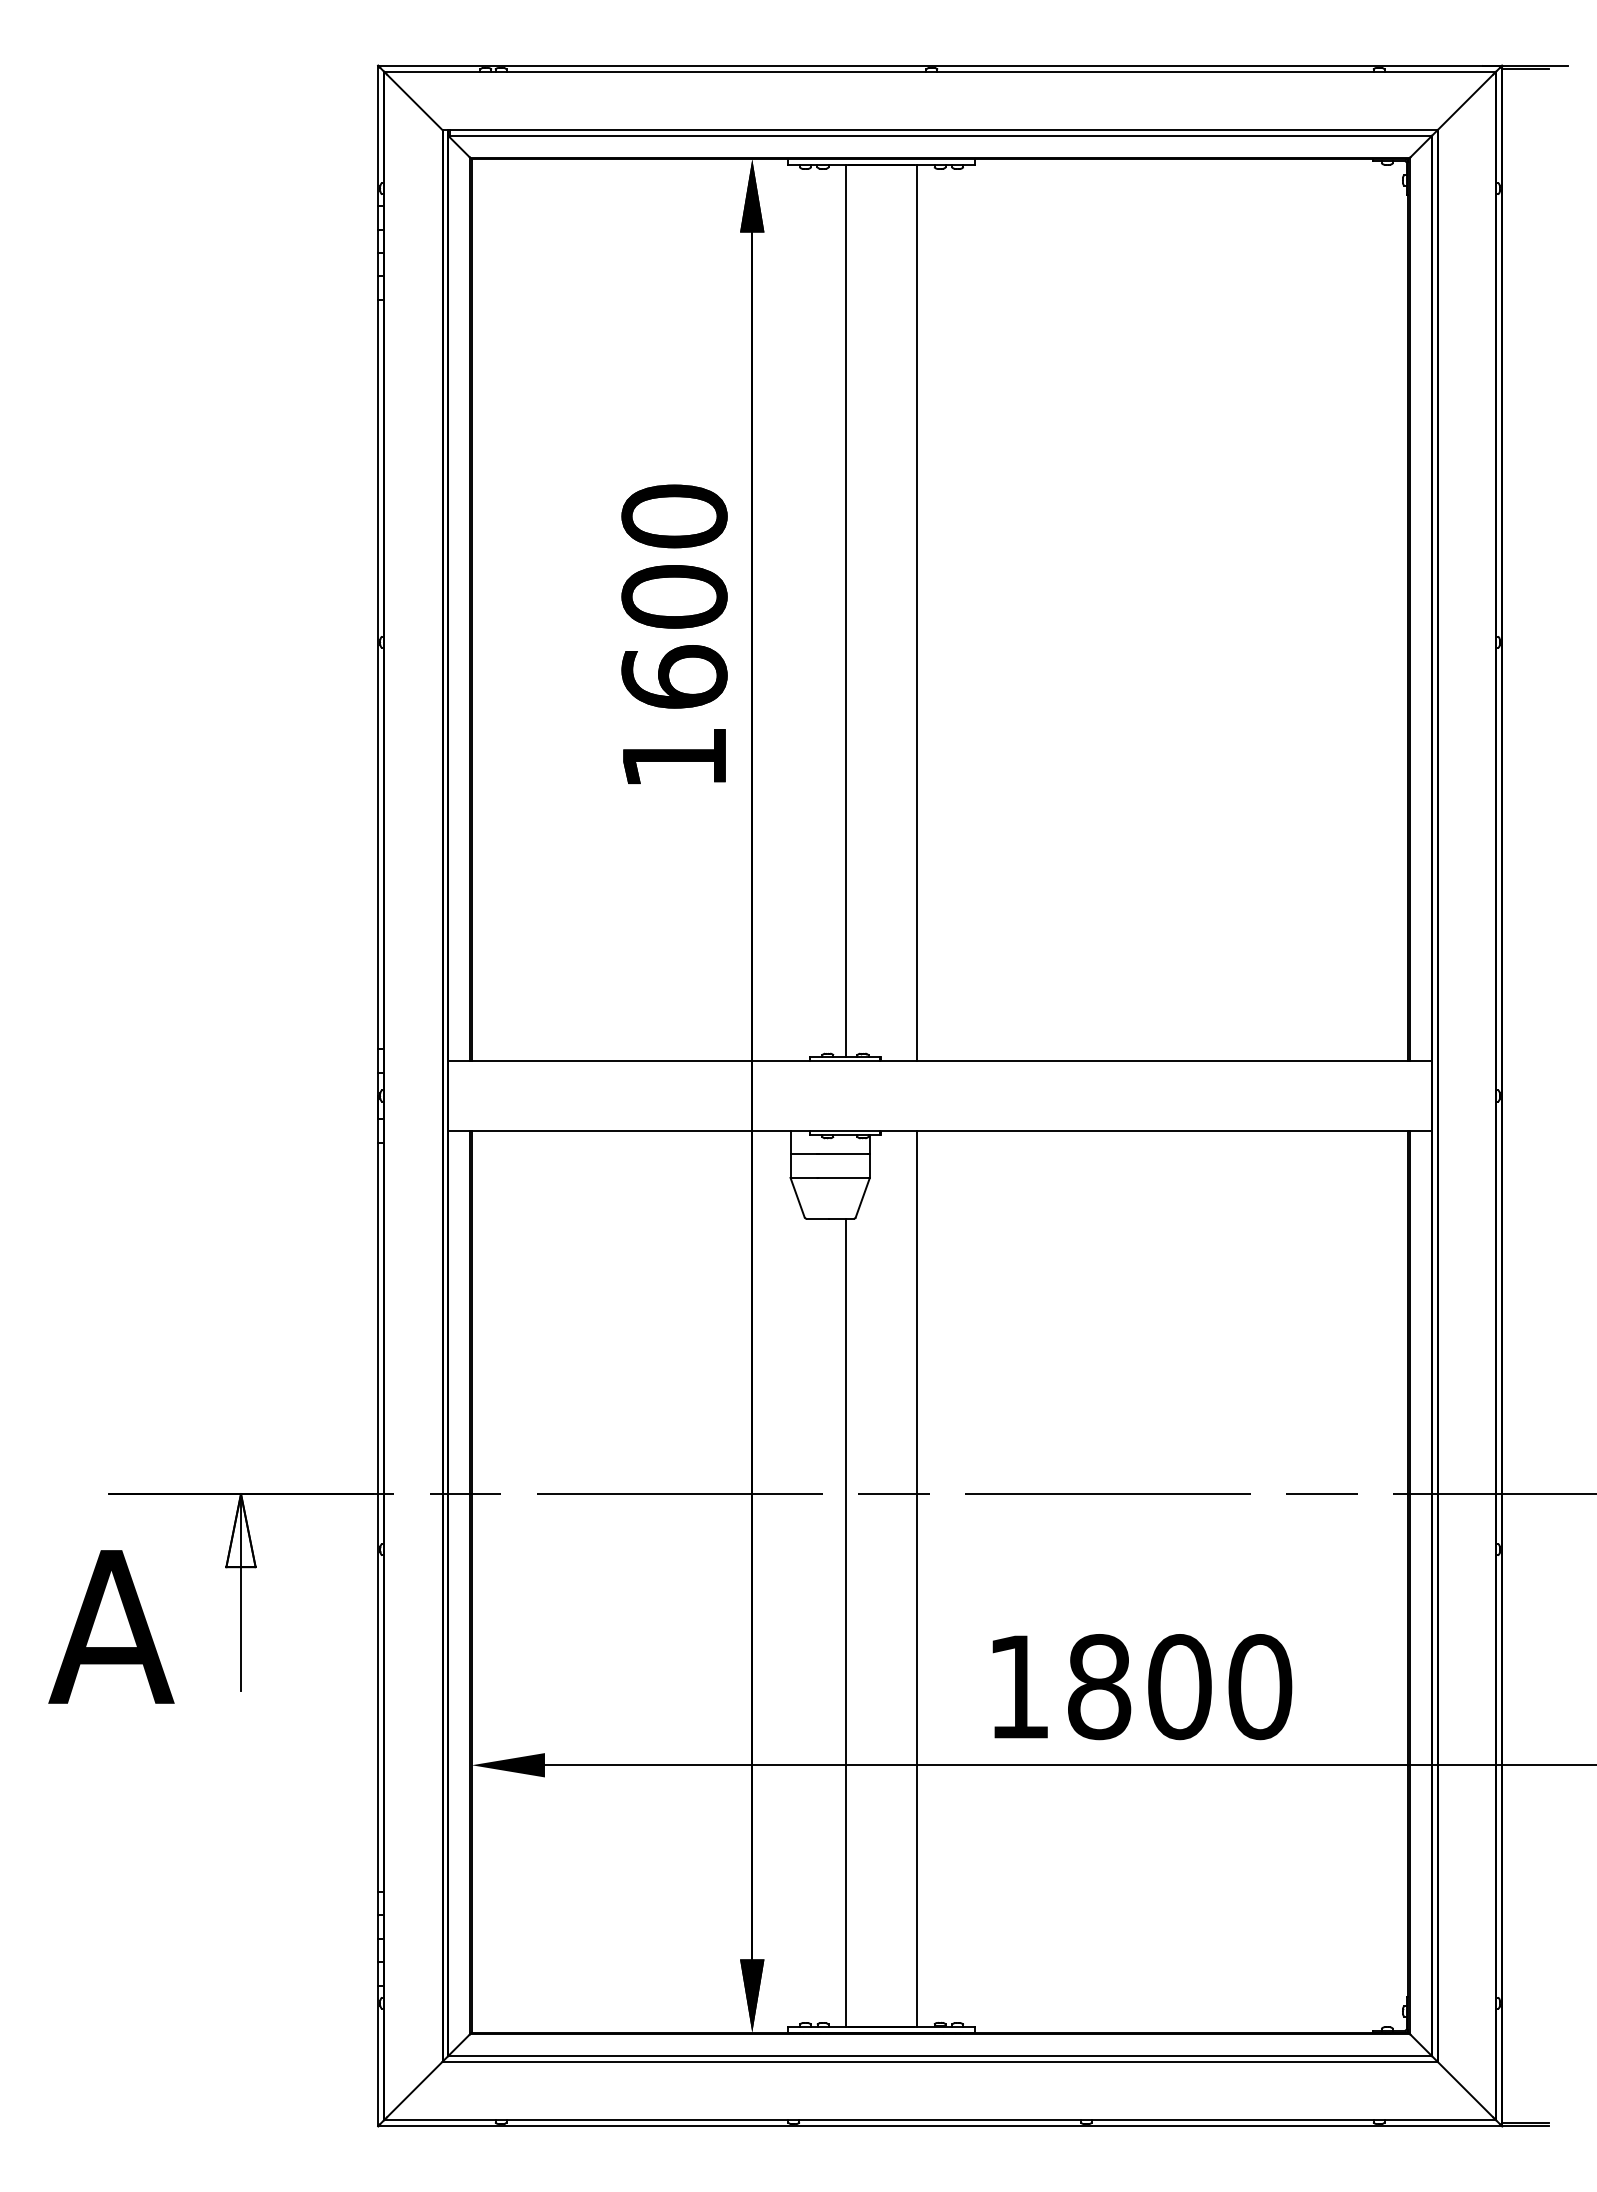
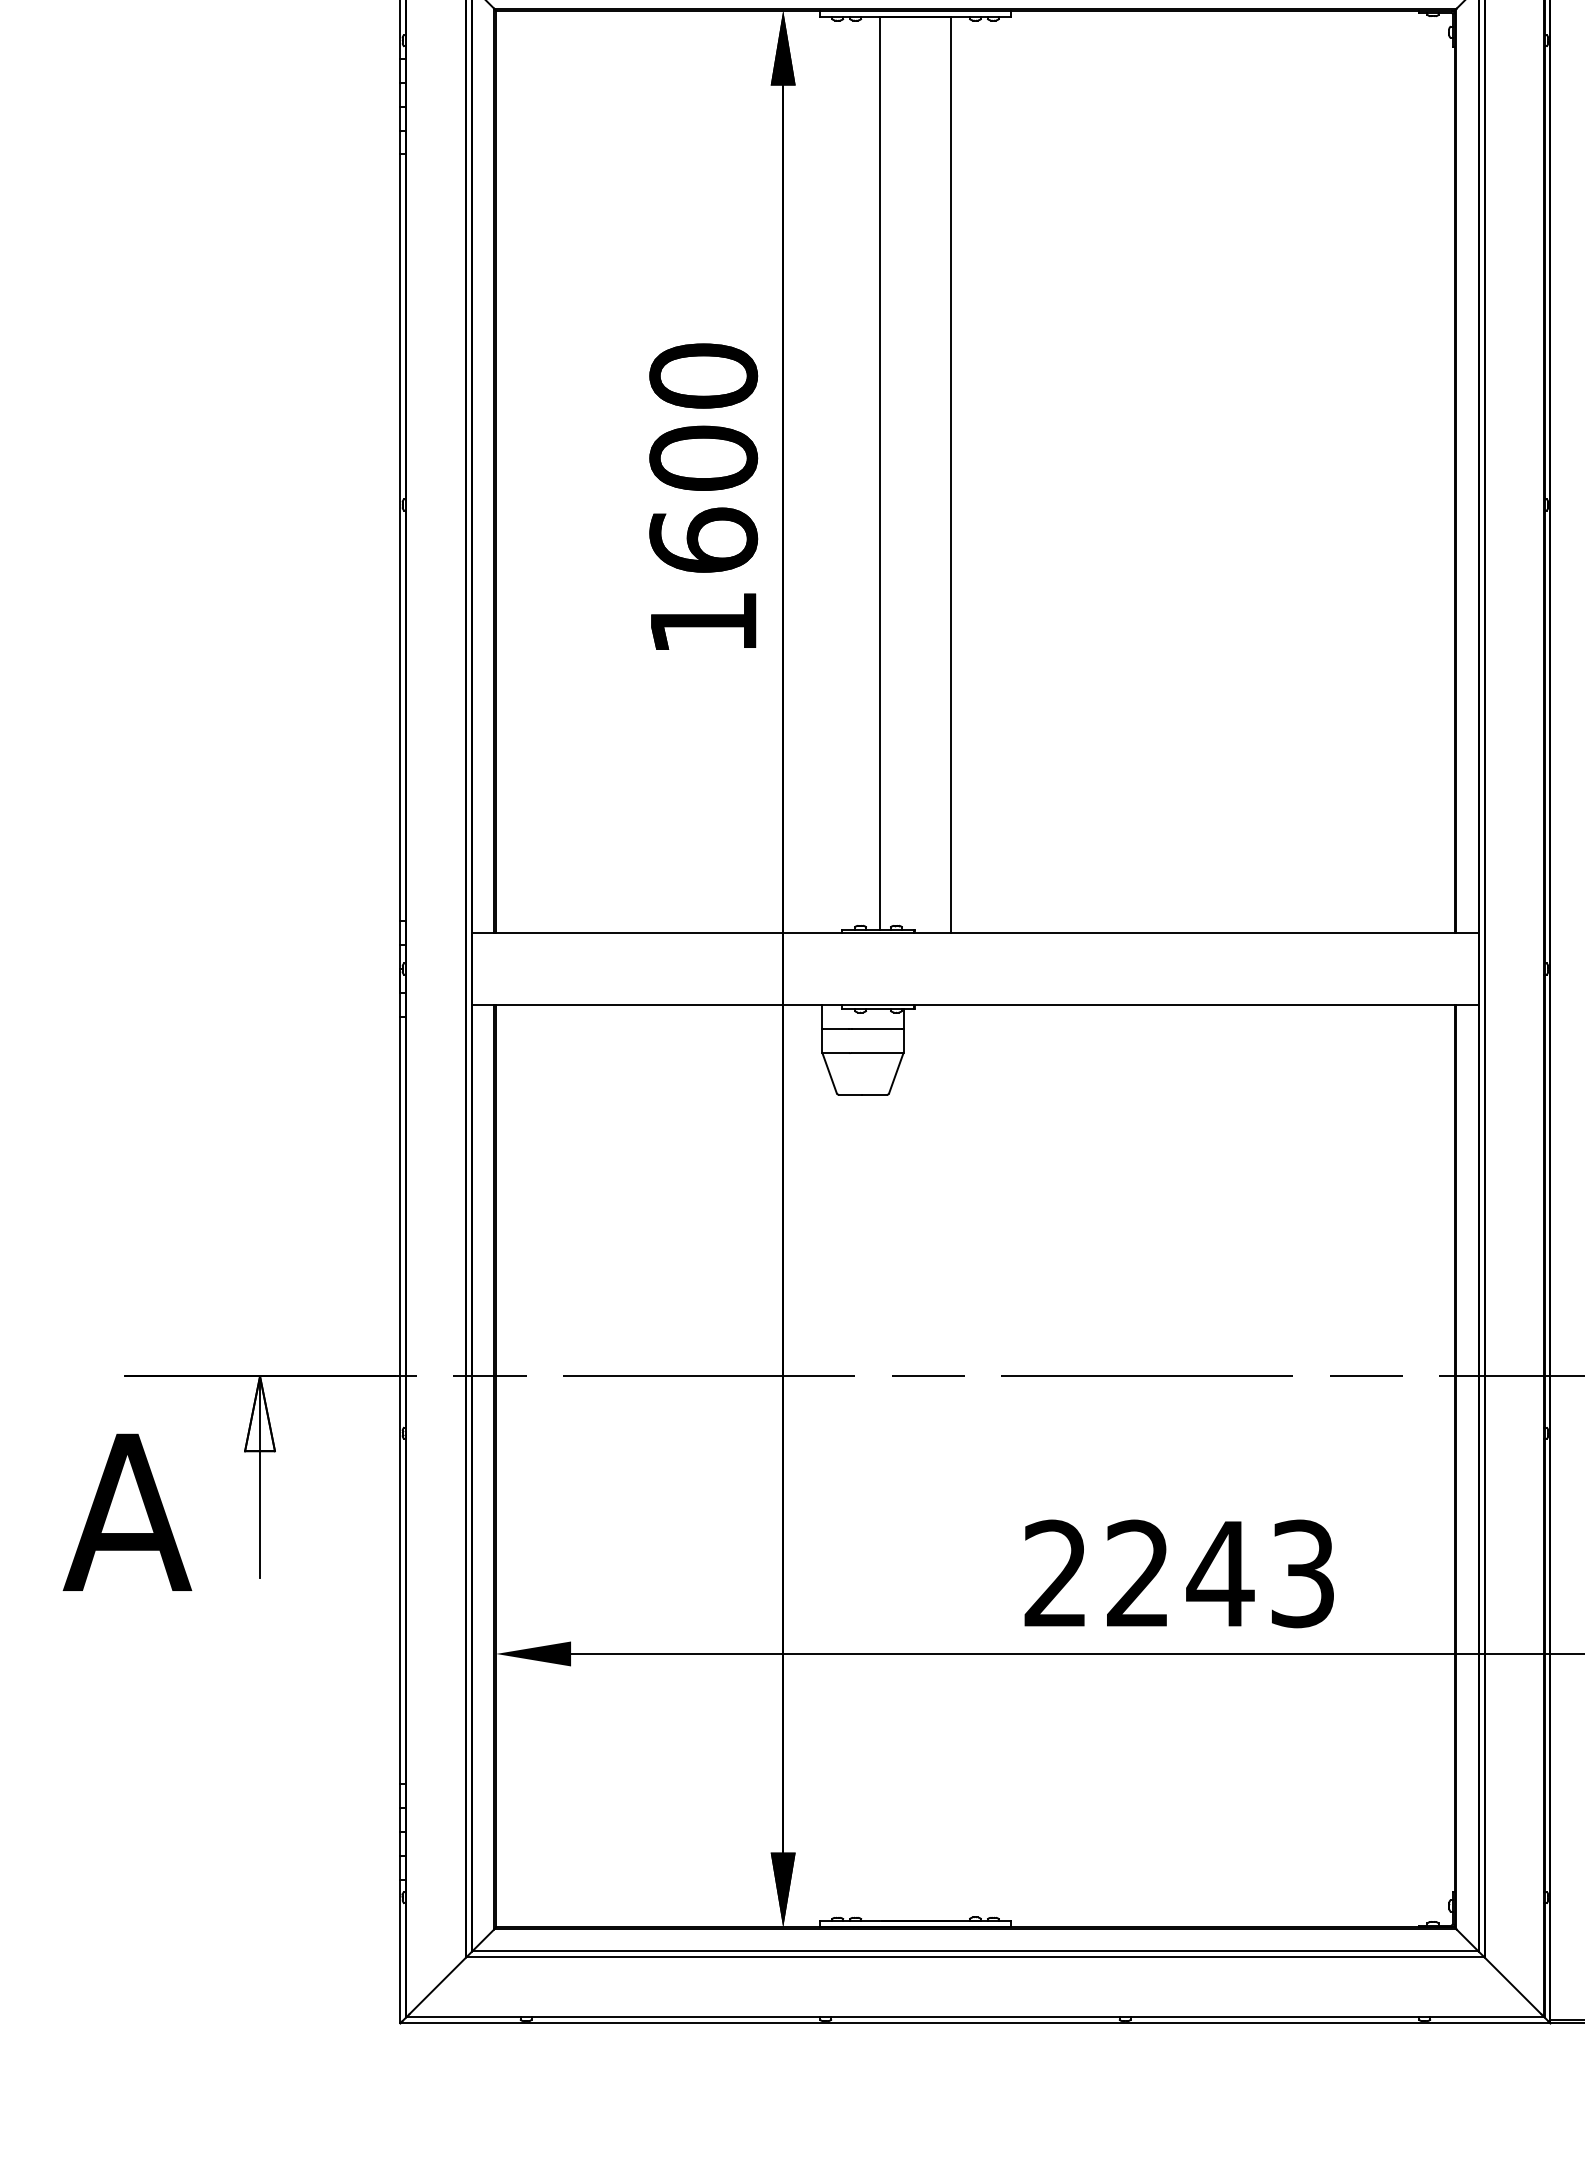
line: (916, 1578) -> (951, 1462), removed
line: (846, 1622) -> (879, 1507), removed
text: (1140, 1687) -> (1180, 1574), 1800 -> 2243

